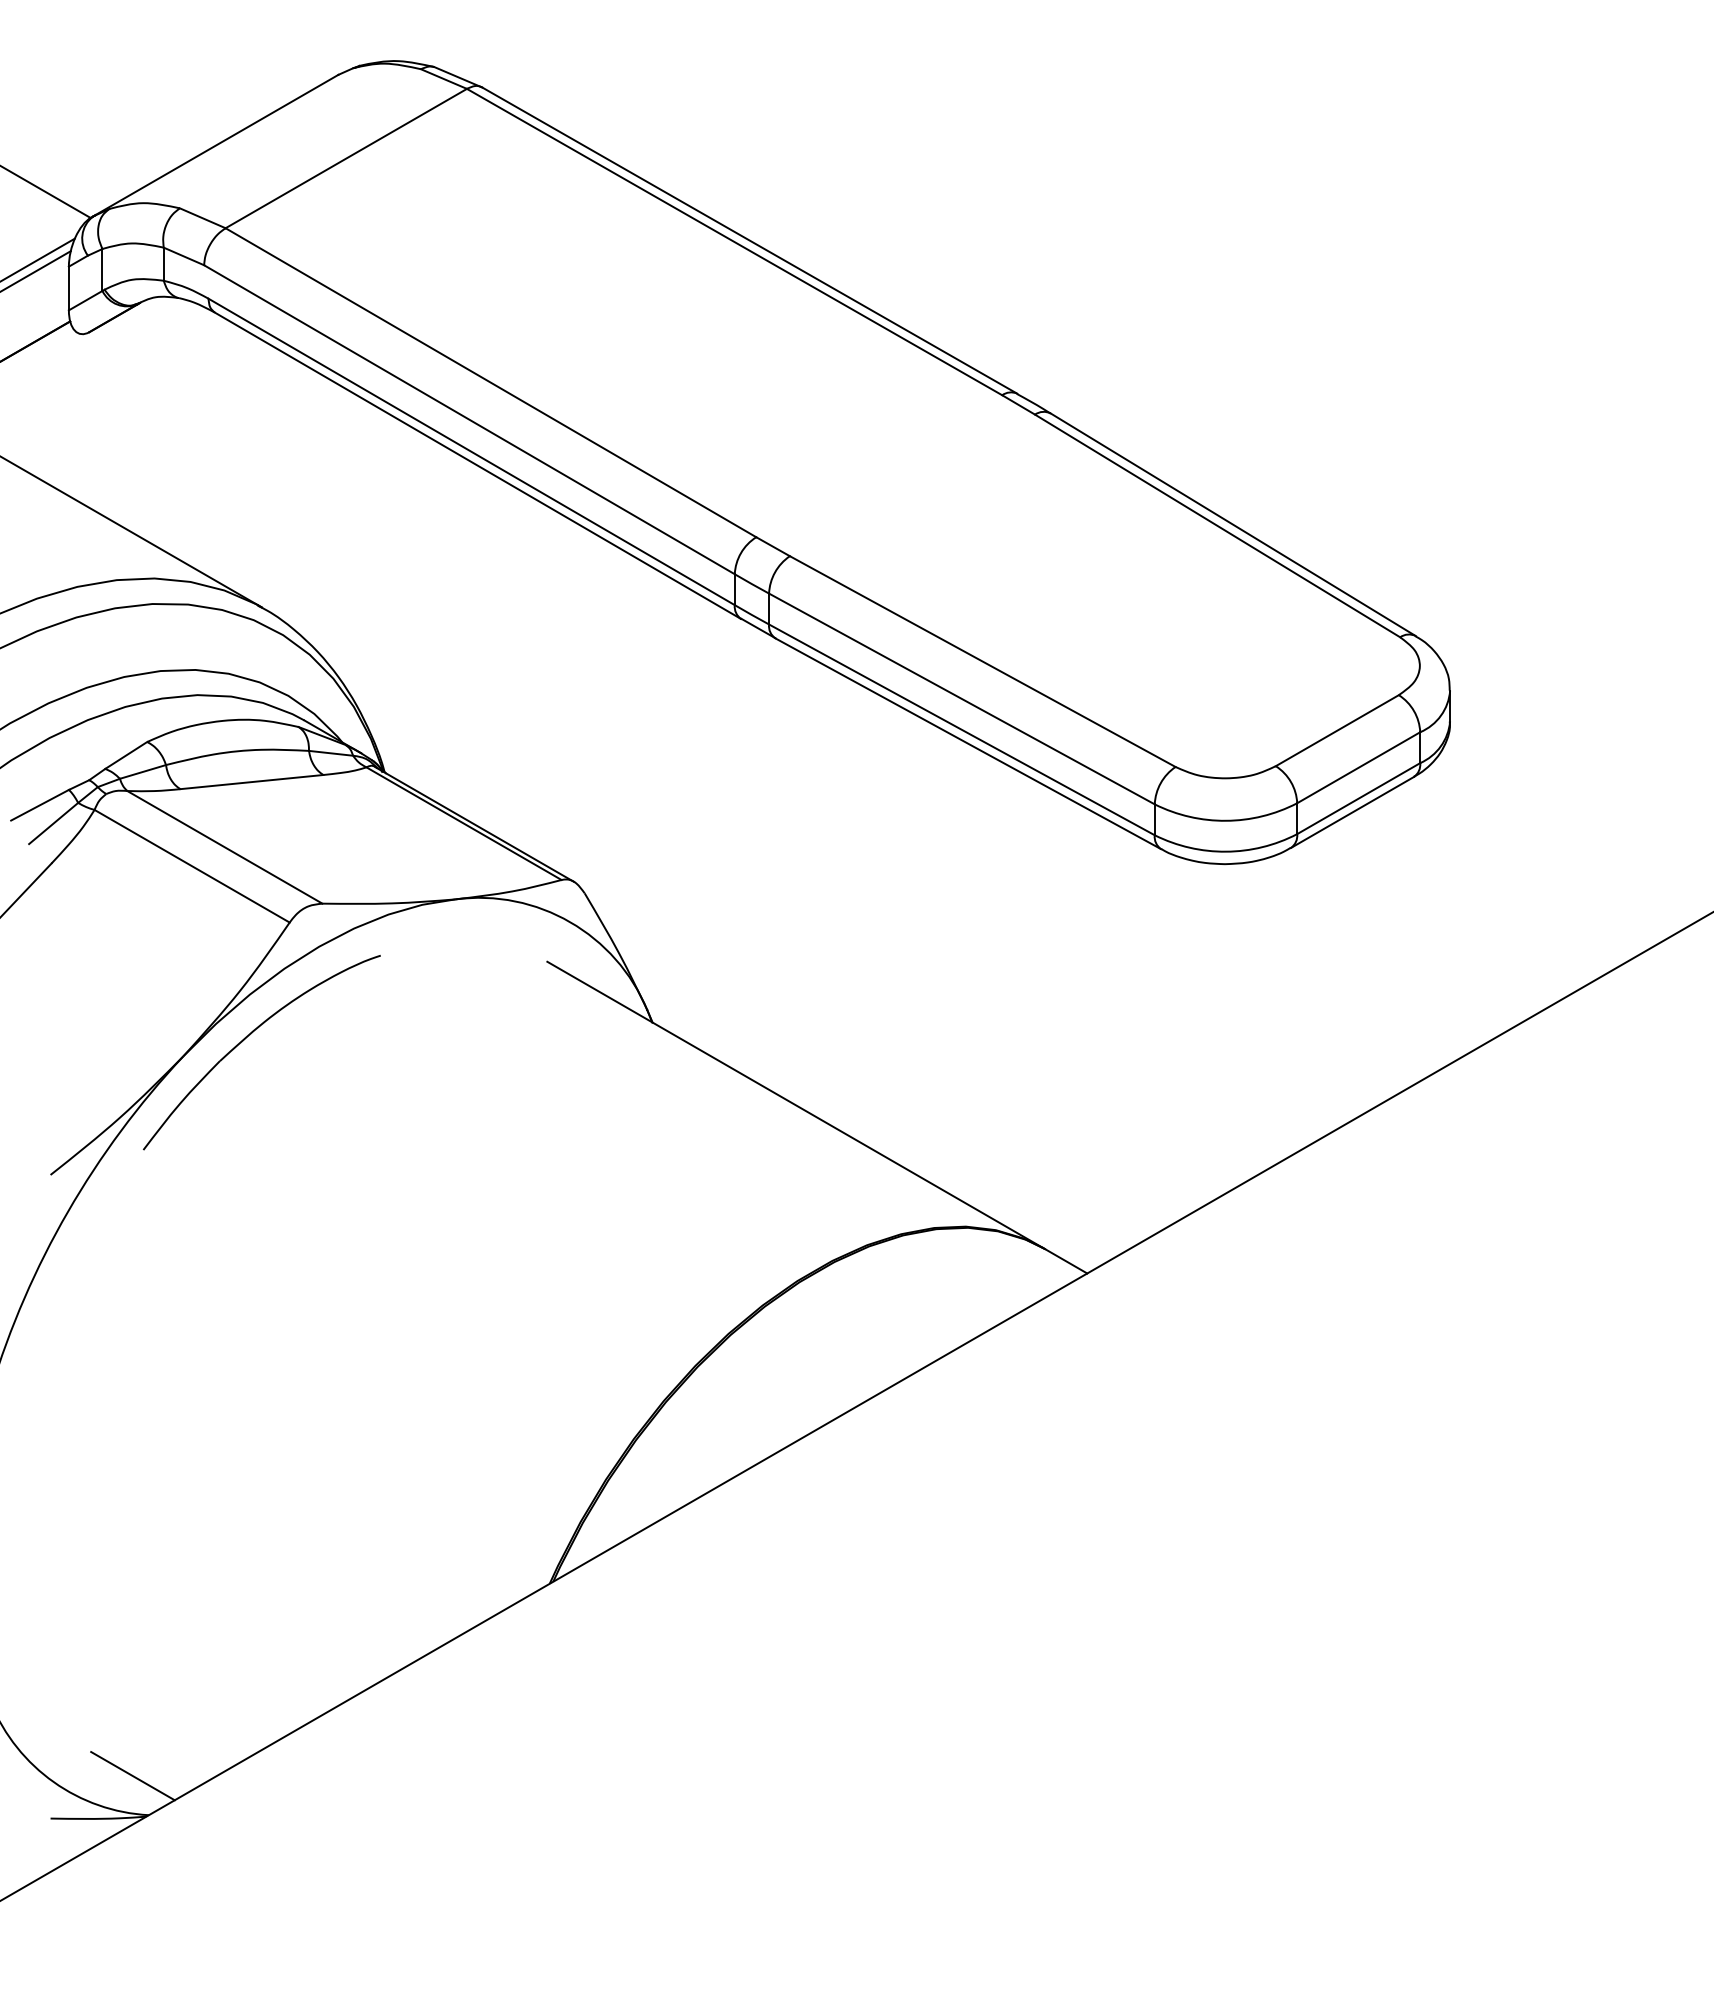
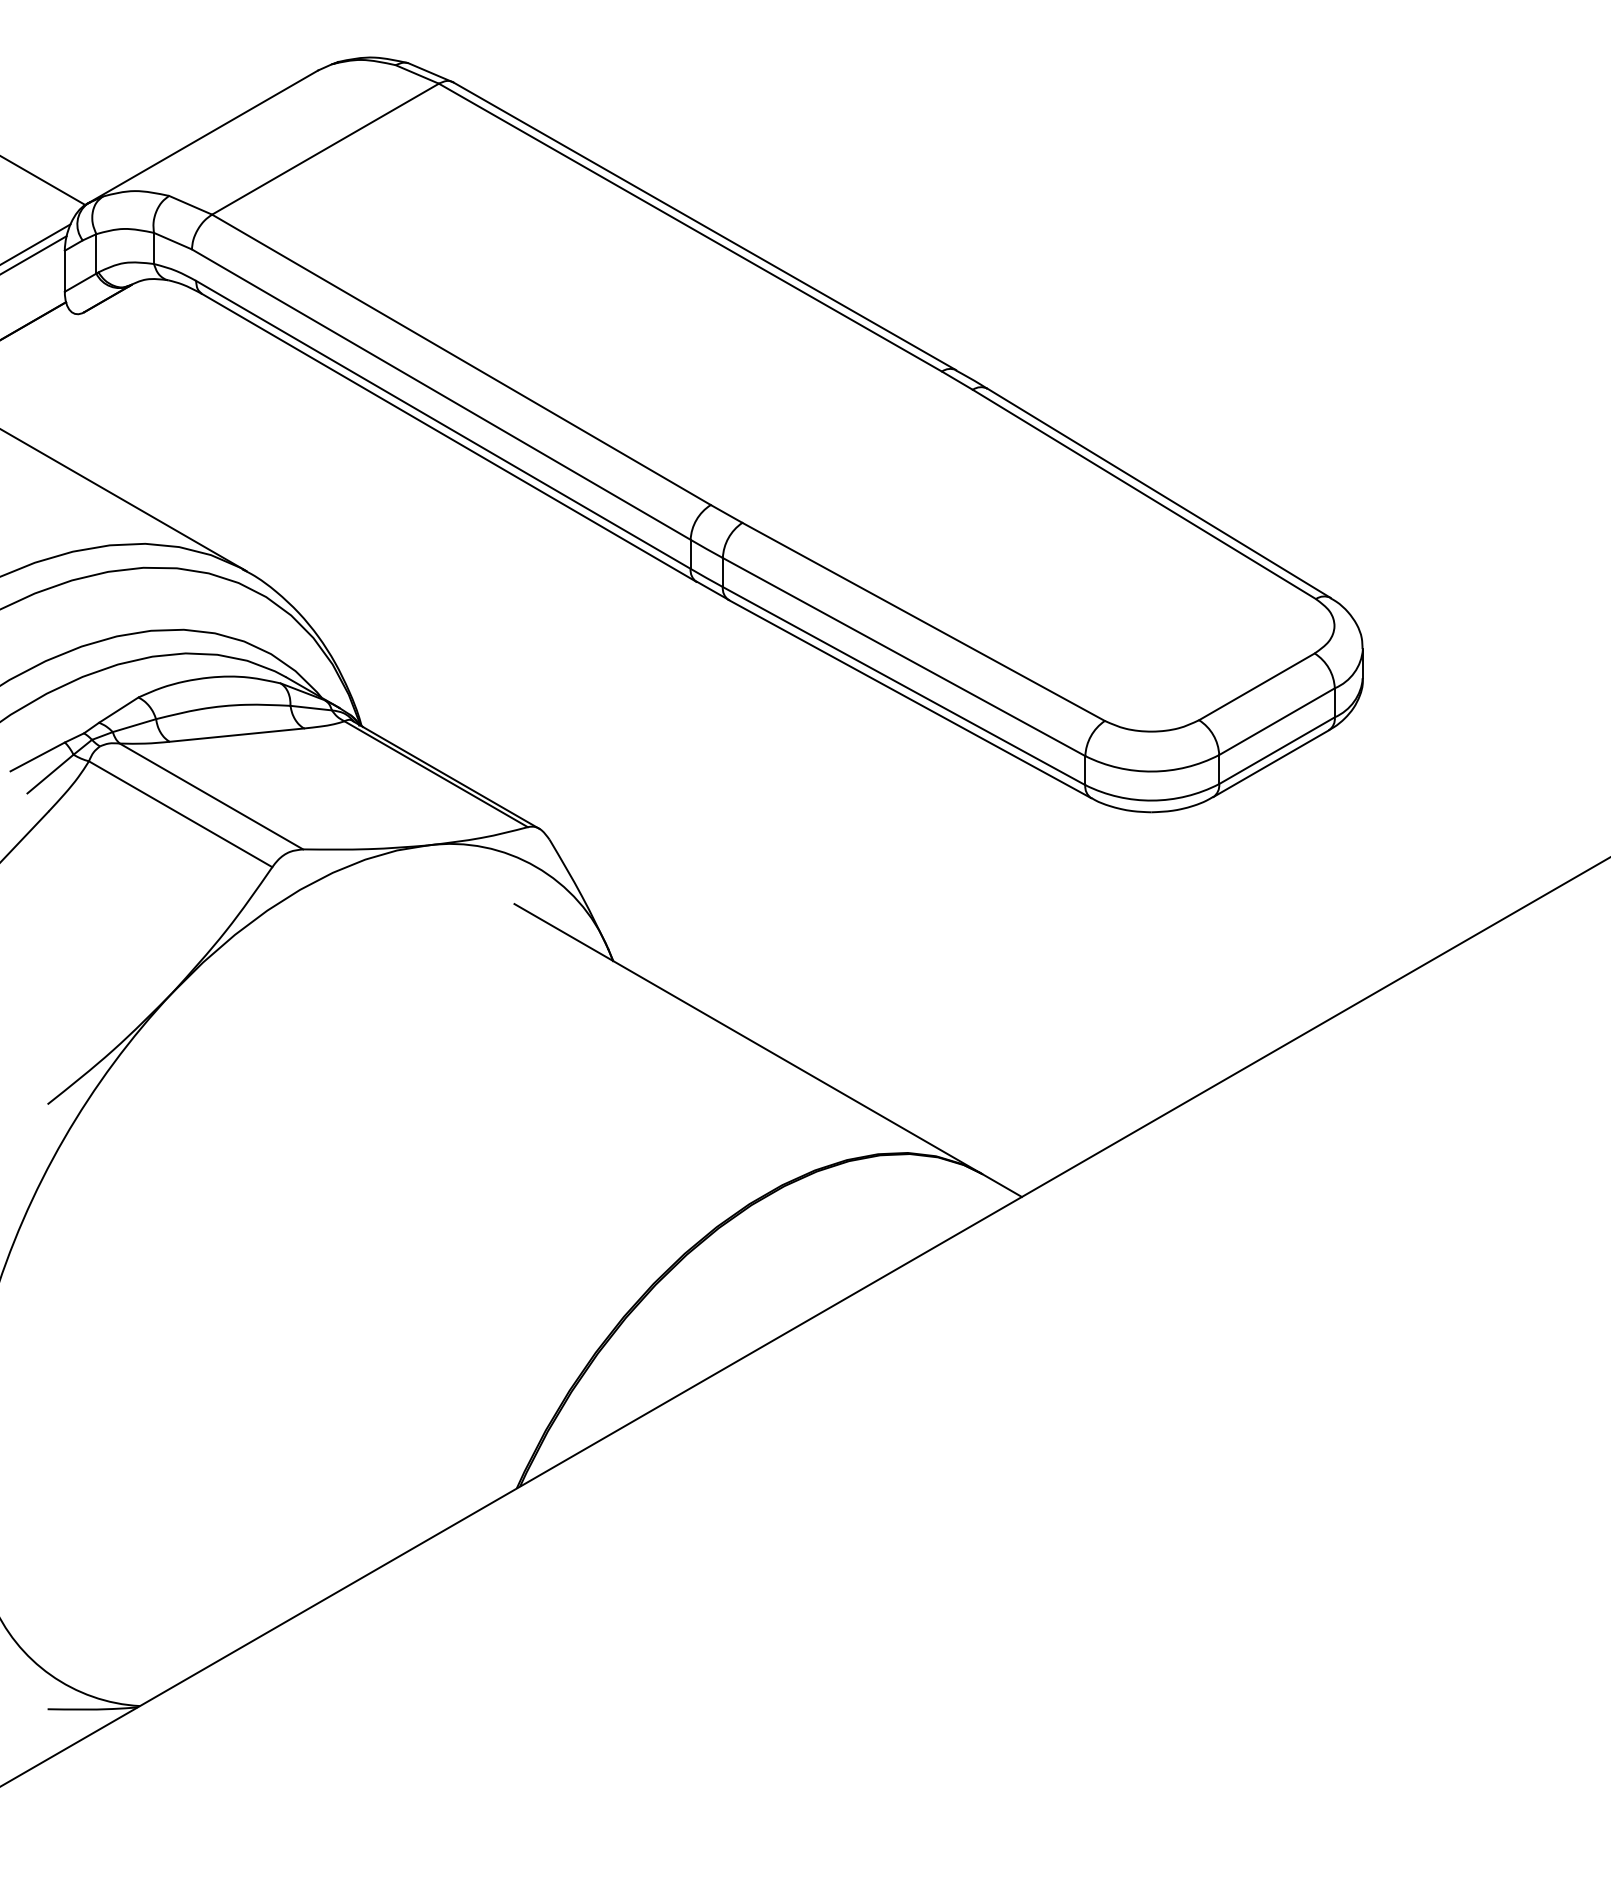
part: (247, 1037) -> (232, 975), removed
line: (132, 1775) -> (124, 1668), removed

